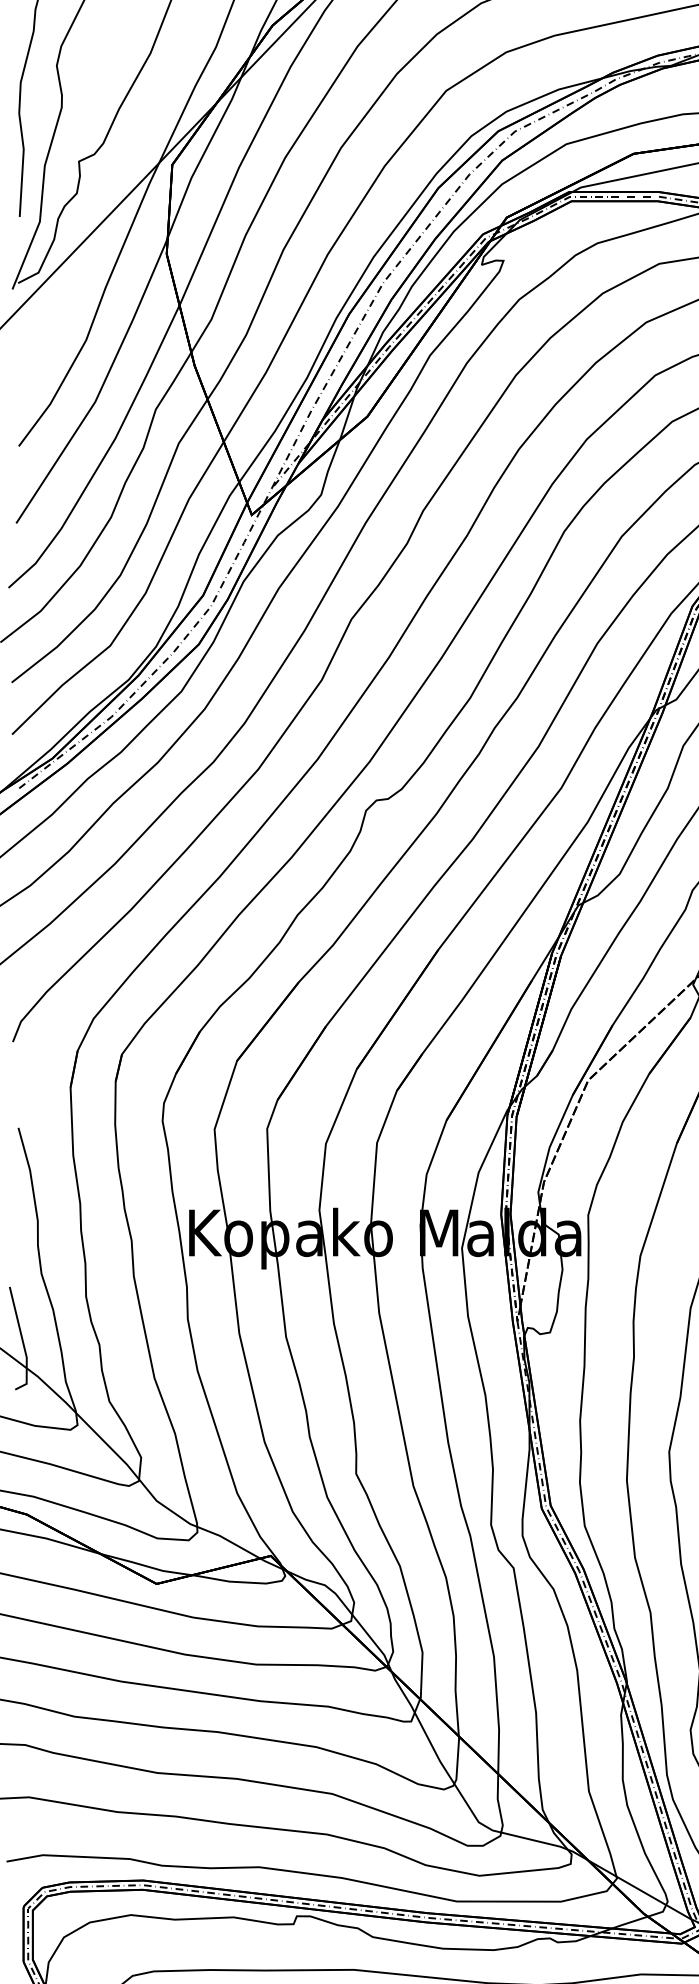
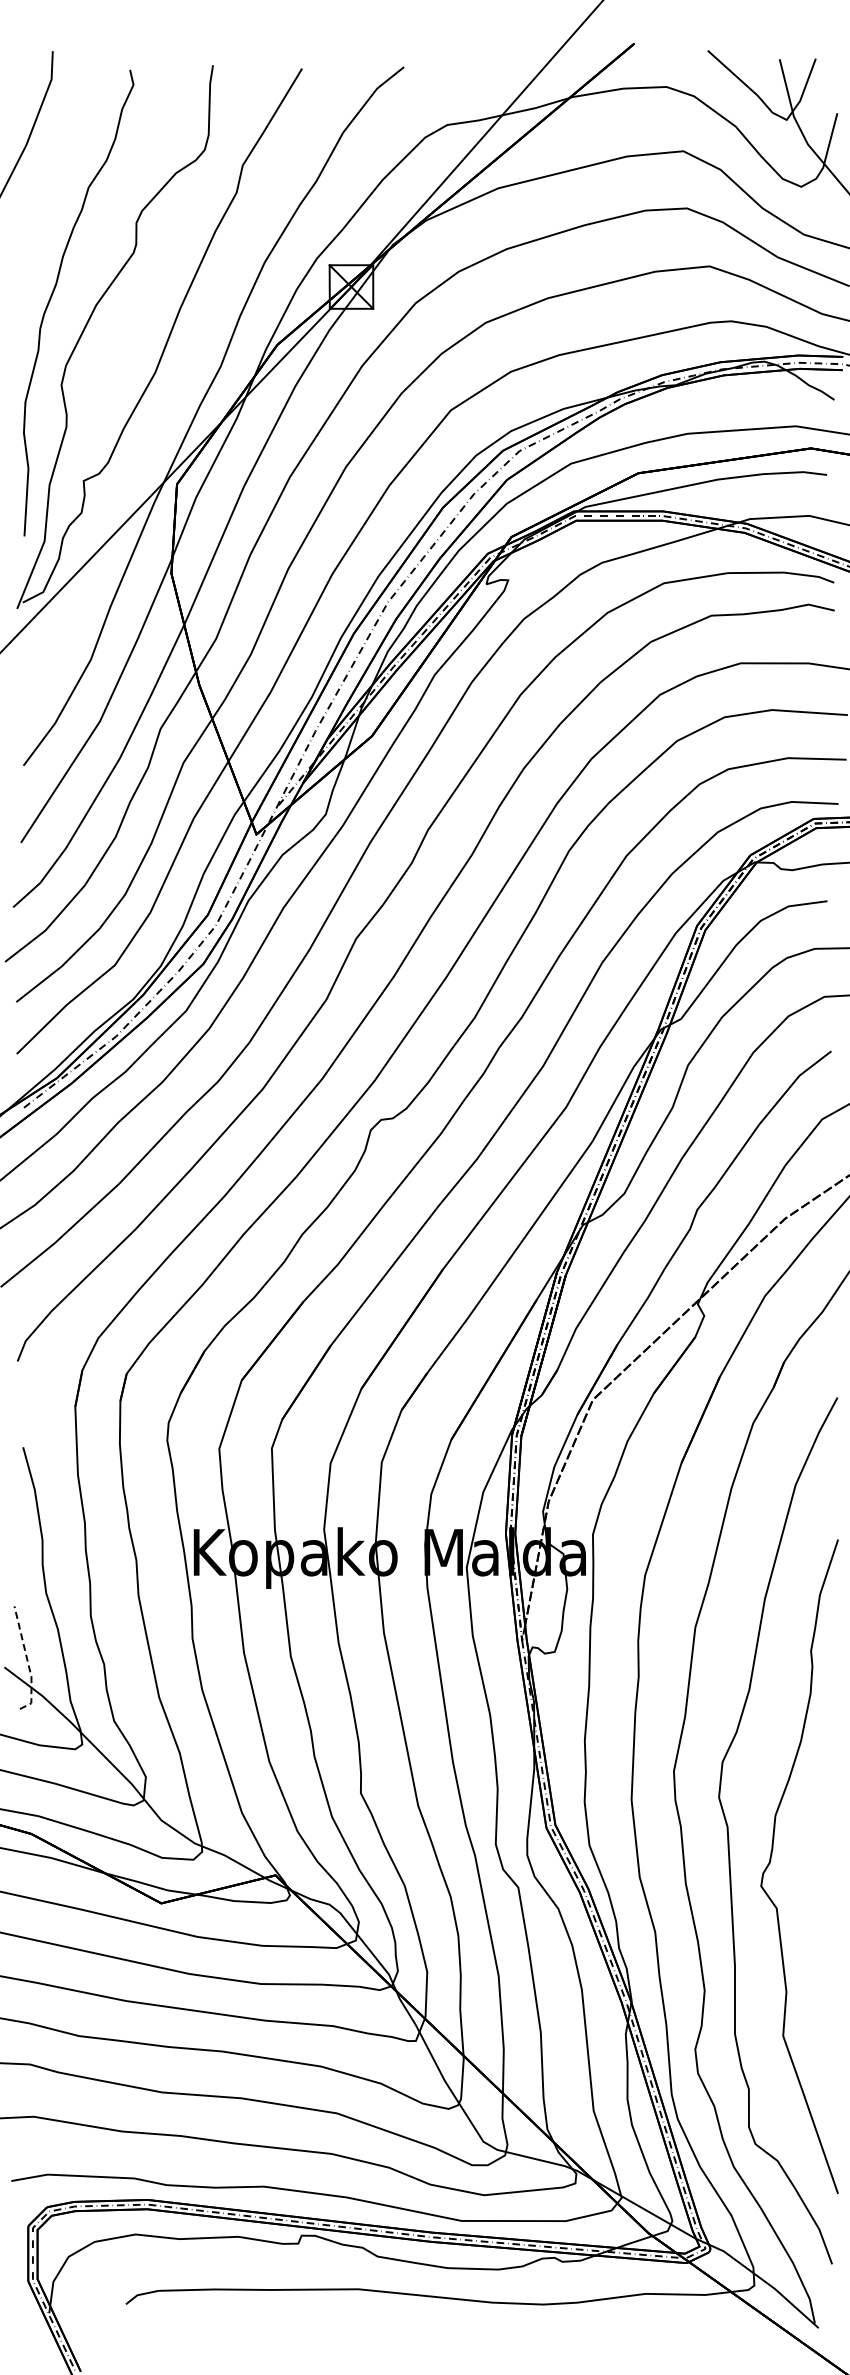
line: (22, 1342) -> (27, 1661), solid -> dashed

